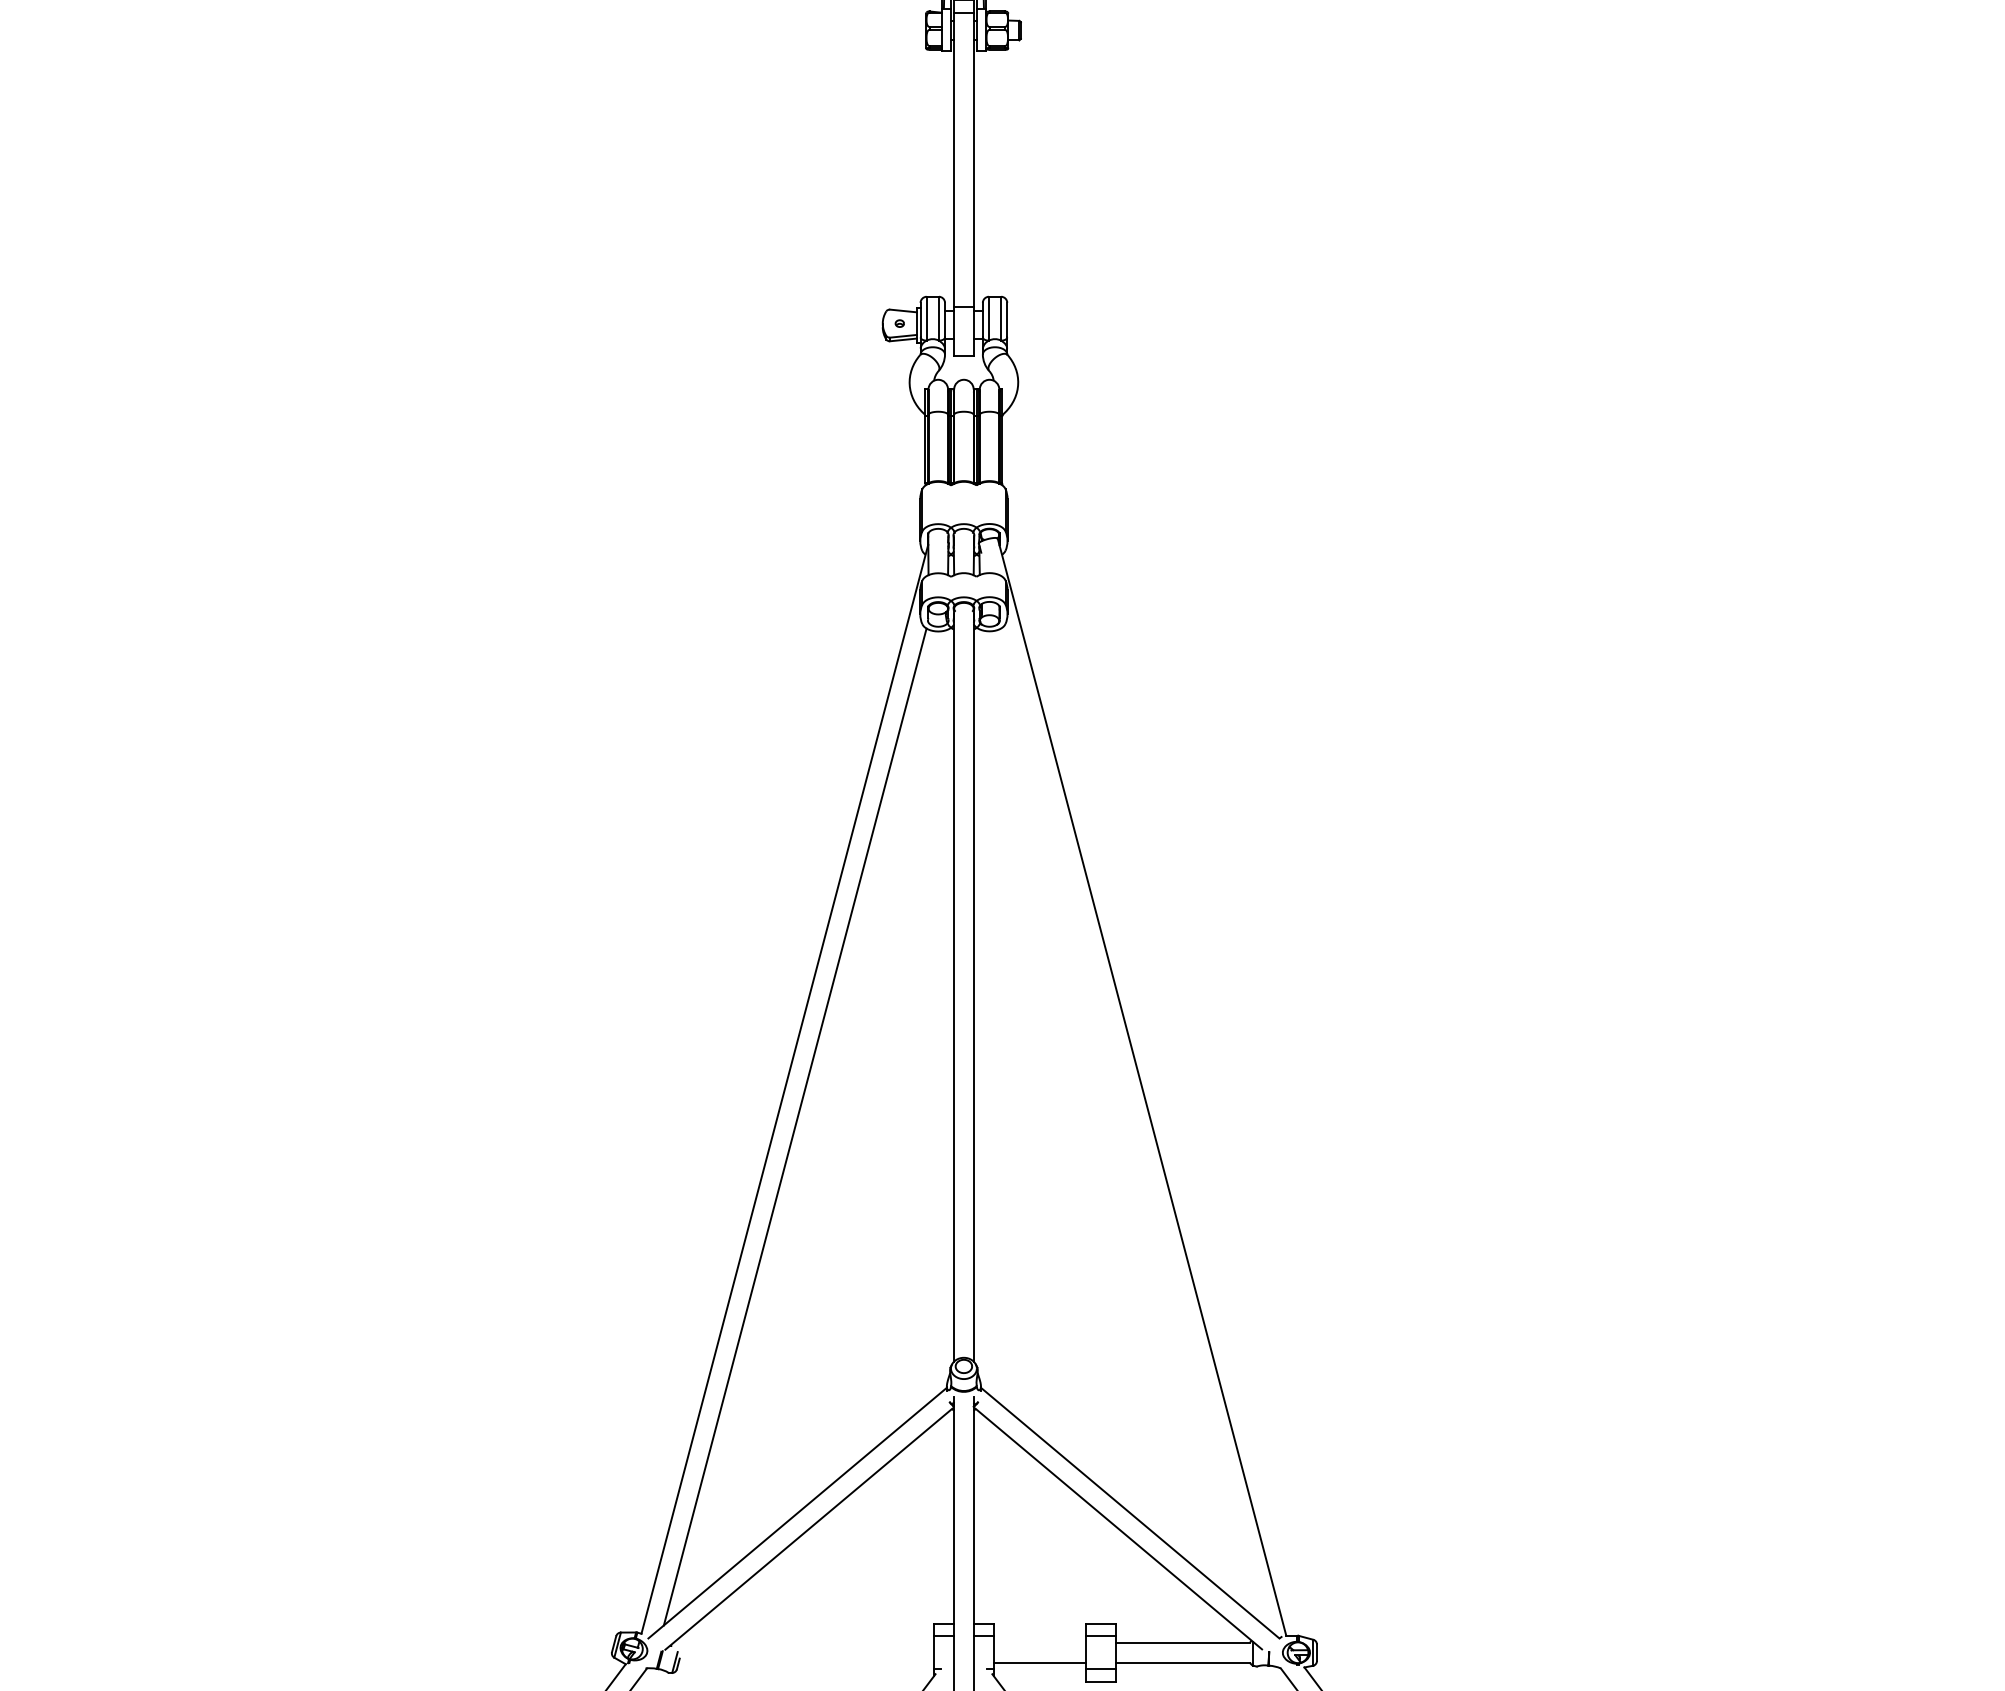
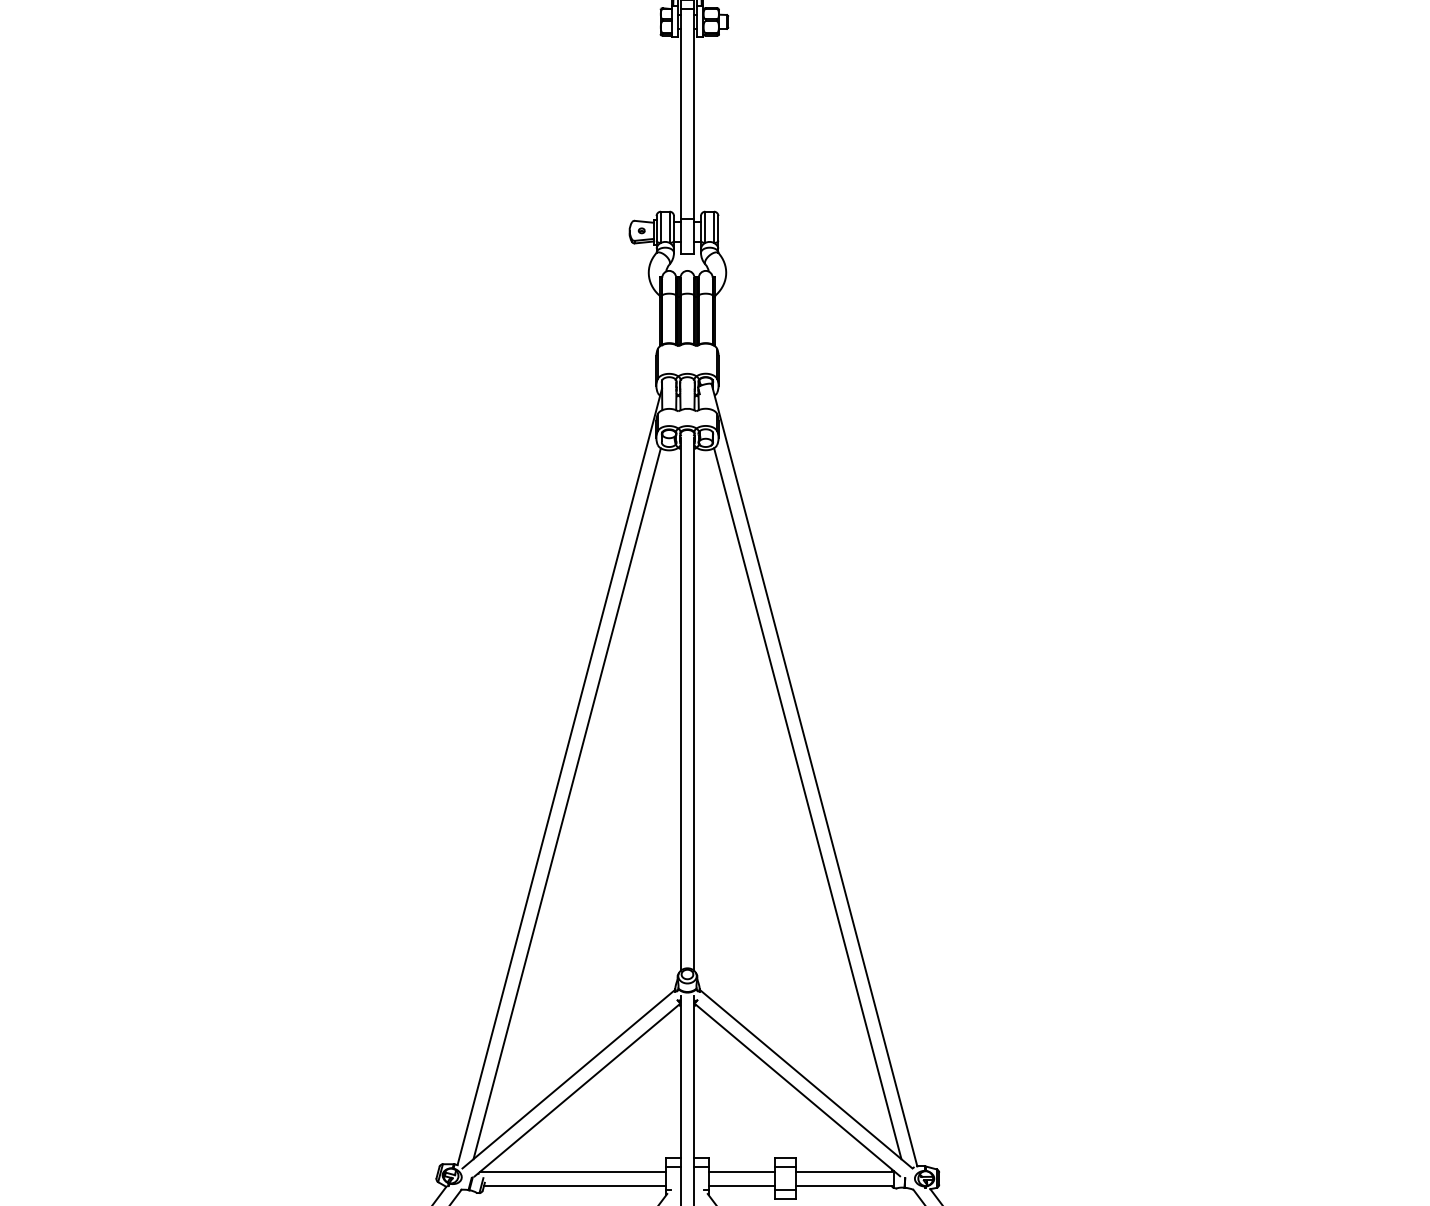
line: (1132, 1126) -> (807, 803), added
line: (803, 1642) -> (573, 1171), added
line: (1039, 1642) -> (741, 1171), added
line: (806, 1662) -> (575, 1185), added

